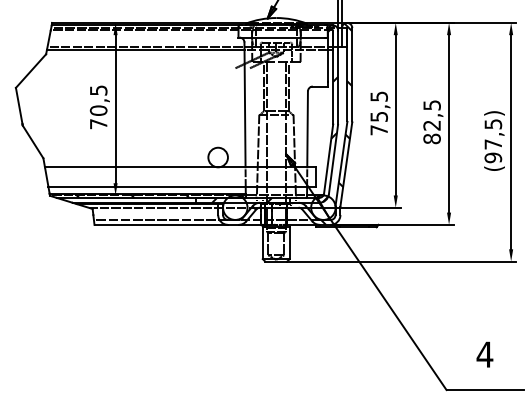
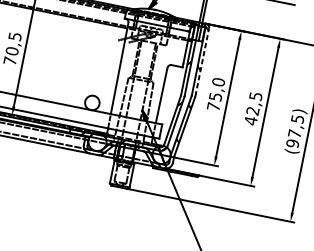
line: (352, 74) -> (202, 62), solid -> dashed
text: (378, 96) -> (218, 82), 75,5 -> 75,0
text: (431, 138) -> (250, 120), 82,5 -> 42,5

